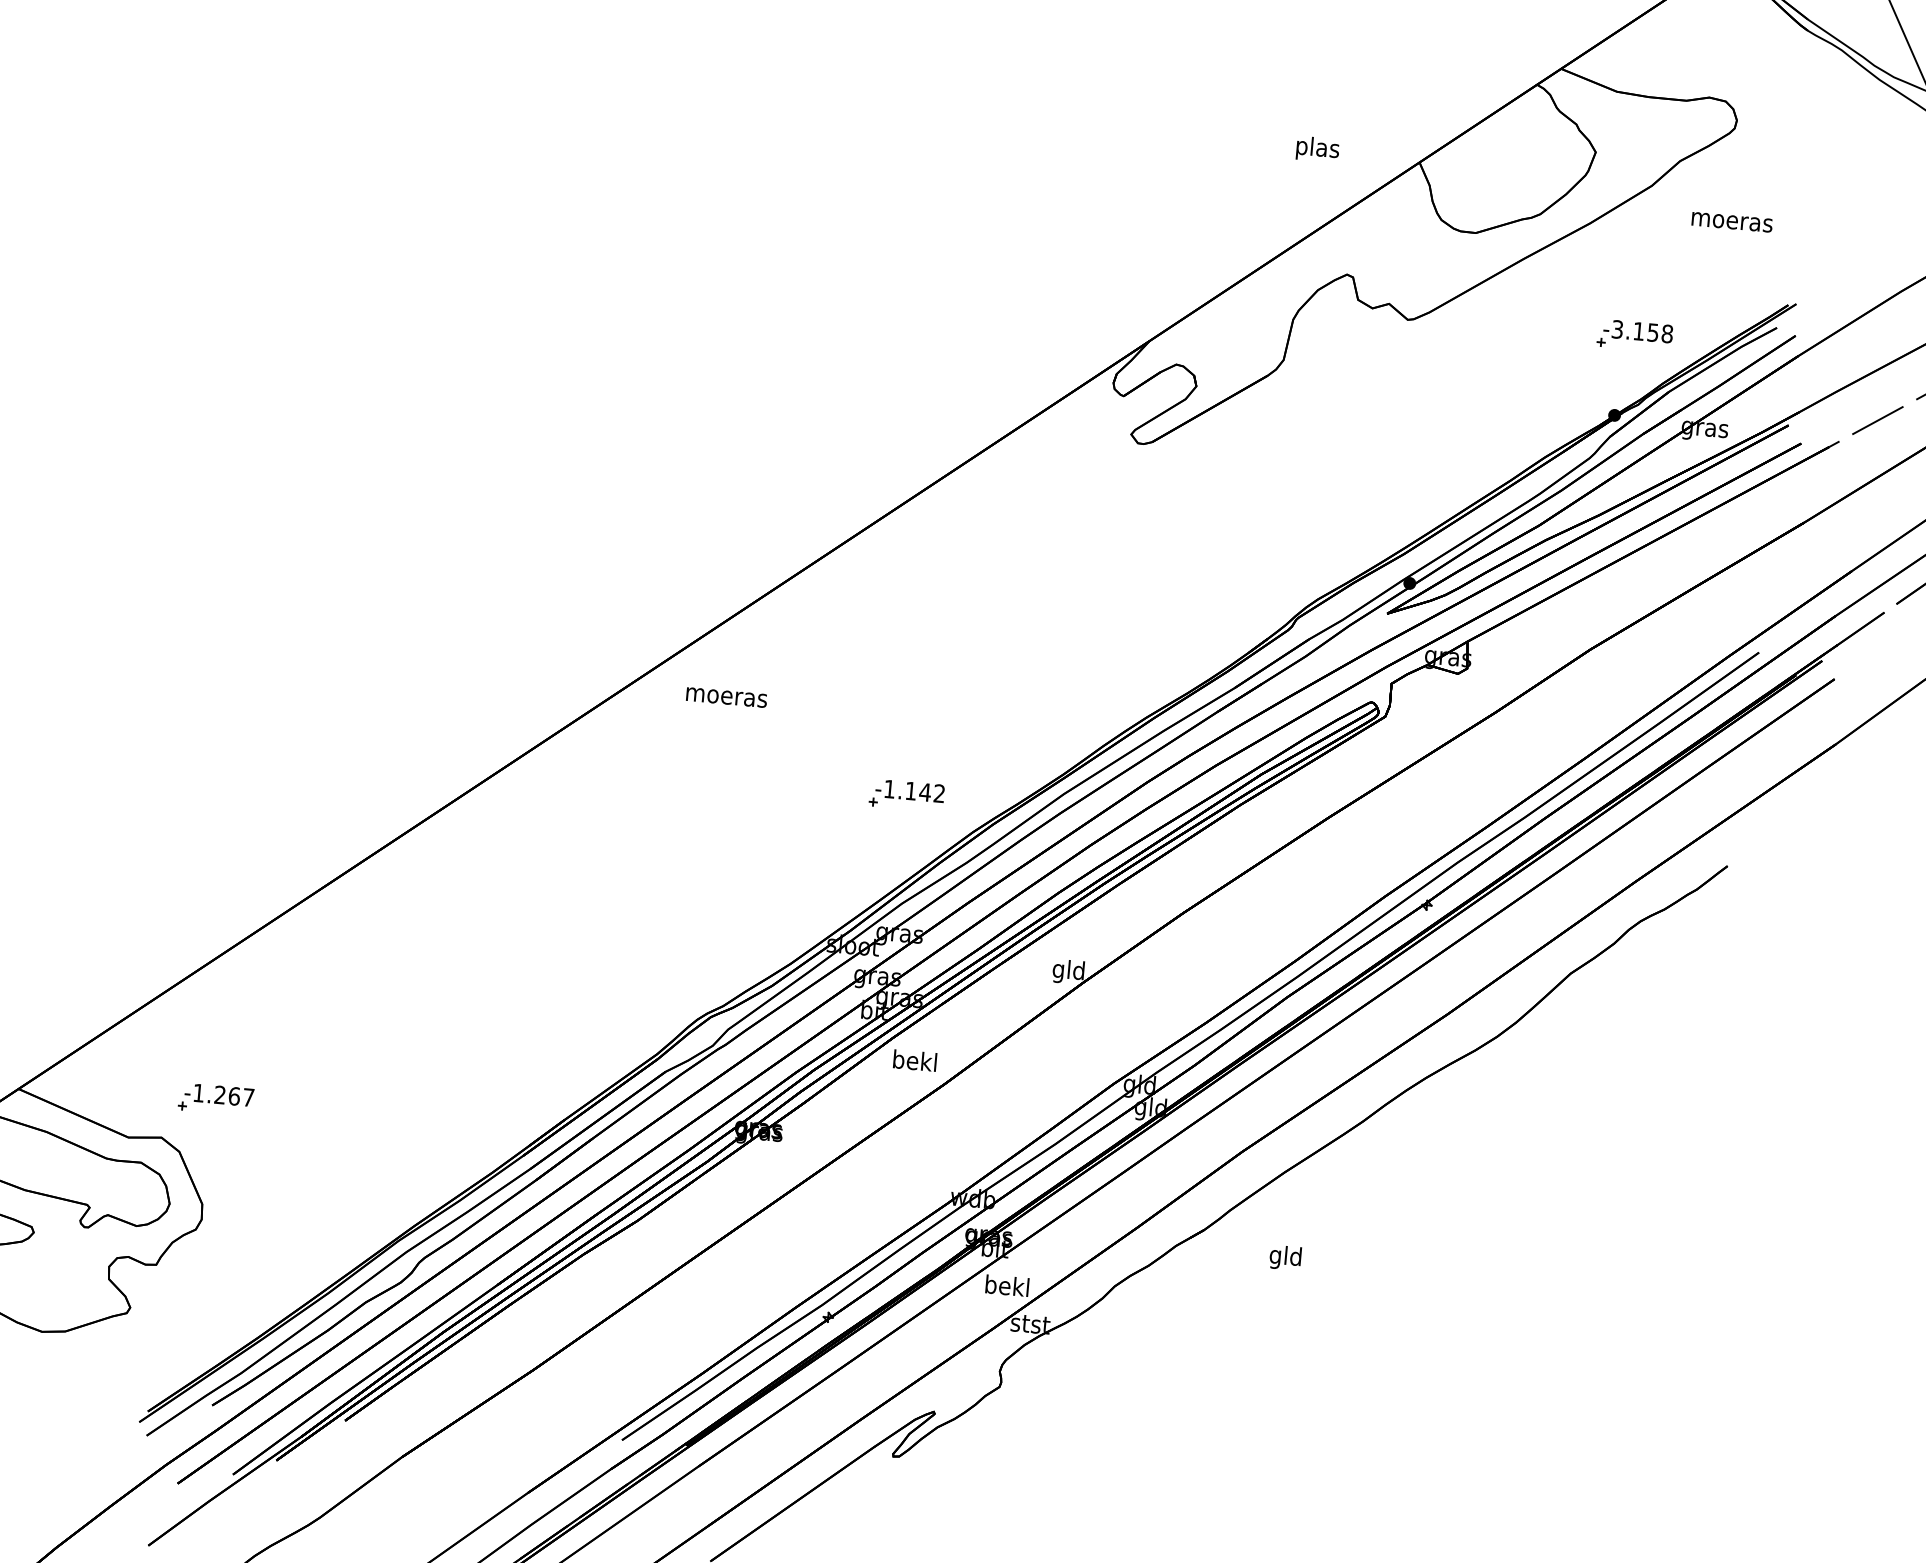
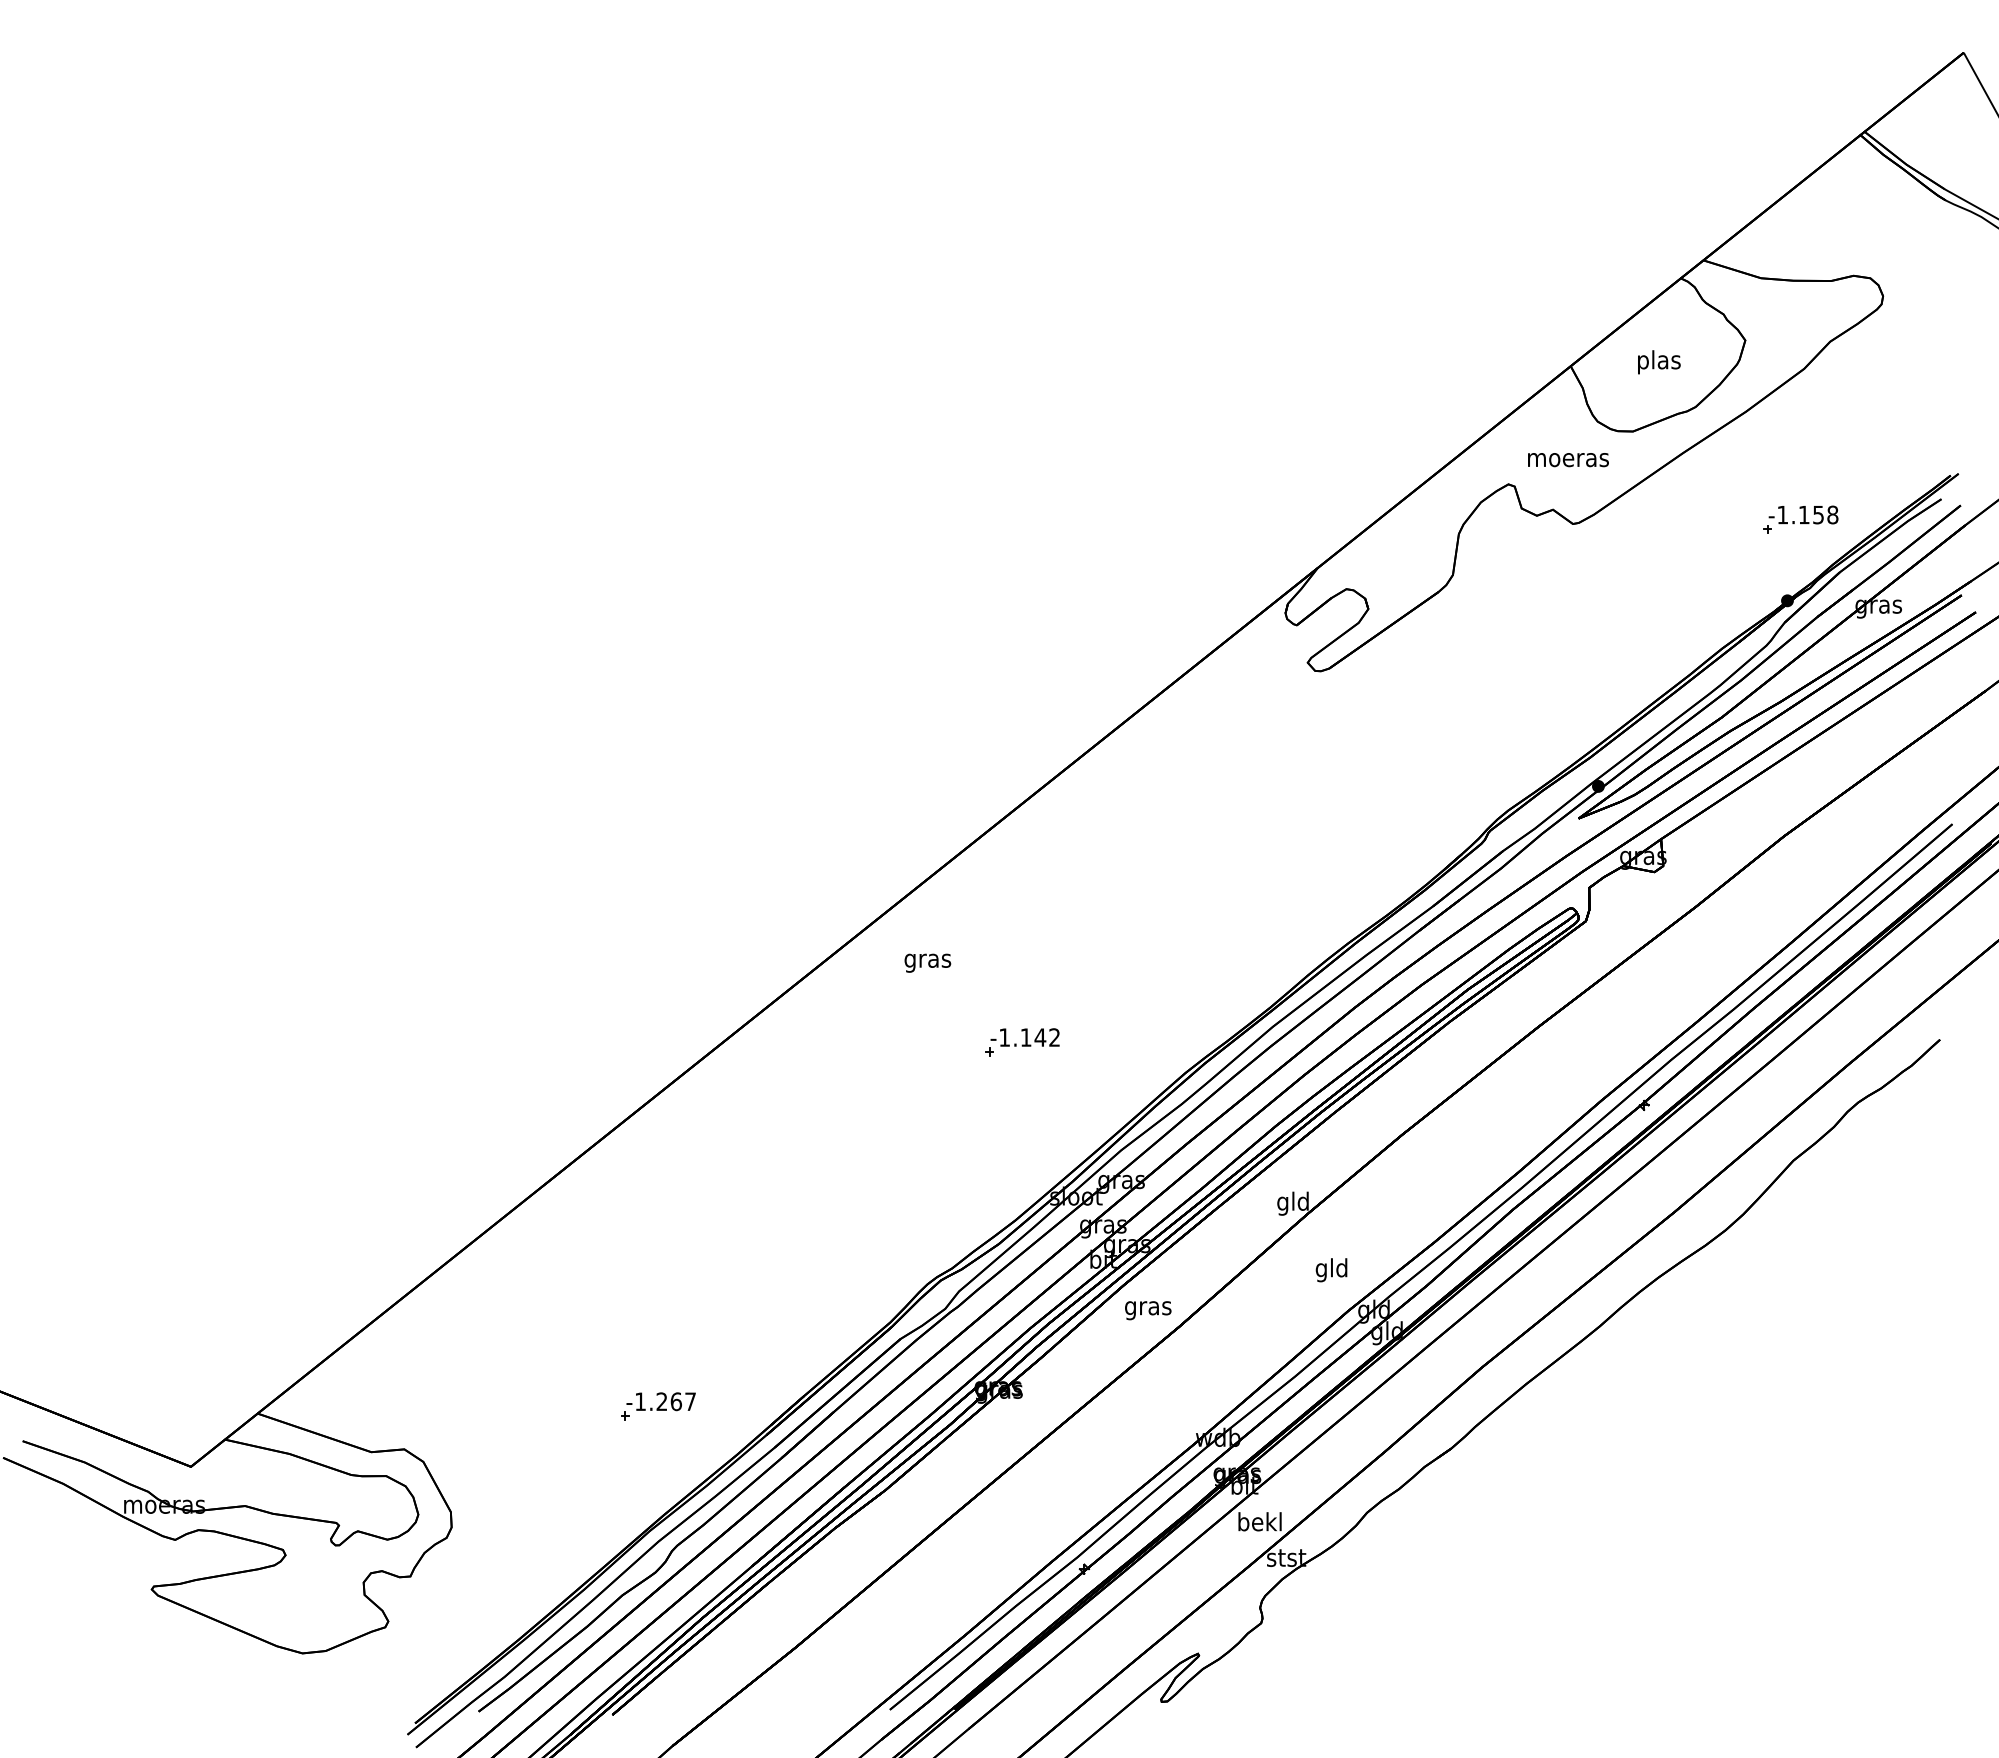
text: (1318, 149) -> (1659, 362), moved
text: (1732, 222) -> (1568, 460), moved
text: (1617, 328) -> (1782, 514), -3.158 -> -1.158
text: (725, 699) -> (927, 962), moeras -> gras
part: (907, 795) -> (1022, 1042), moved
text: (915, 1063) -> (1148, 1308), bekl -> gras
part: (216, 1099) -> (658, 1406), moved
text: (1285, 1258) -> (1331, 1270), moved

